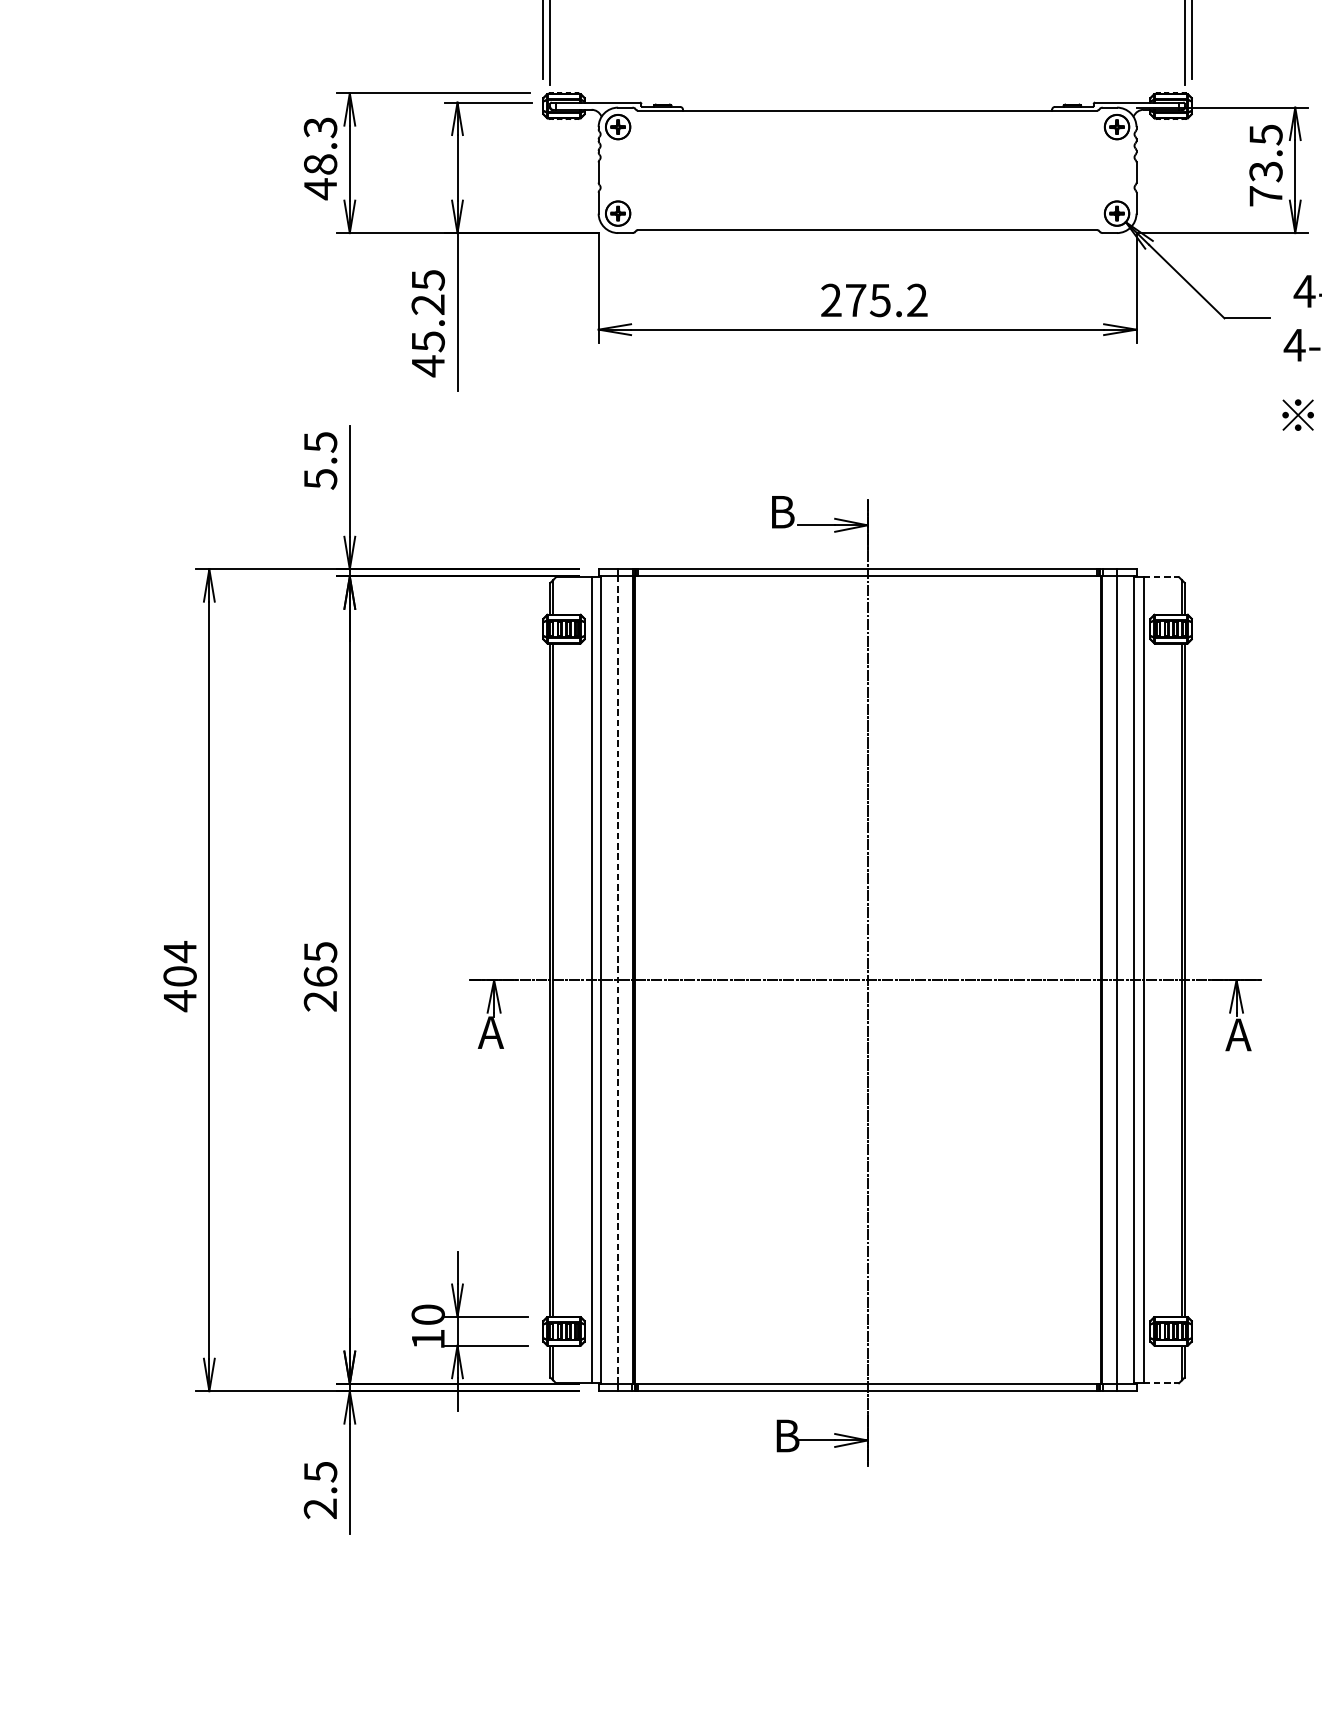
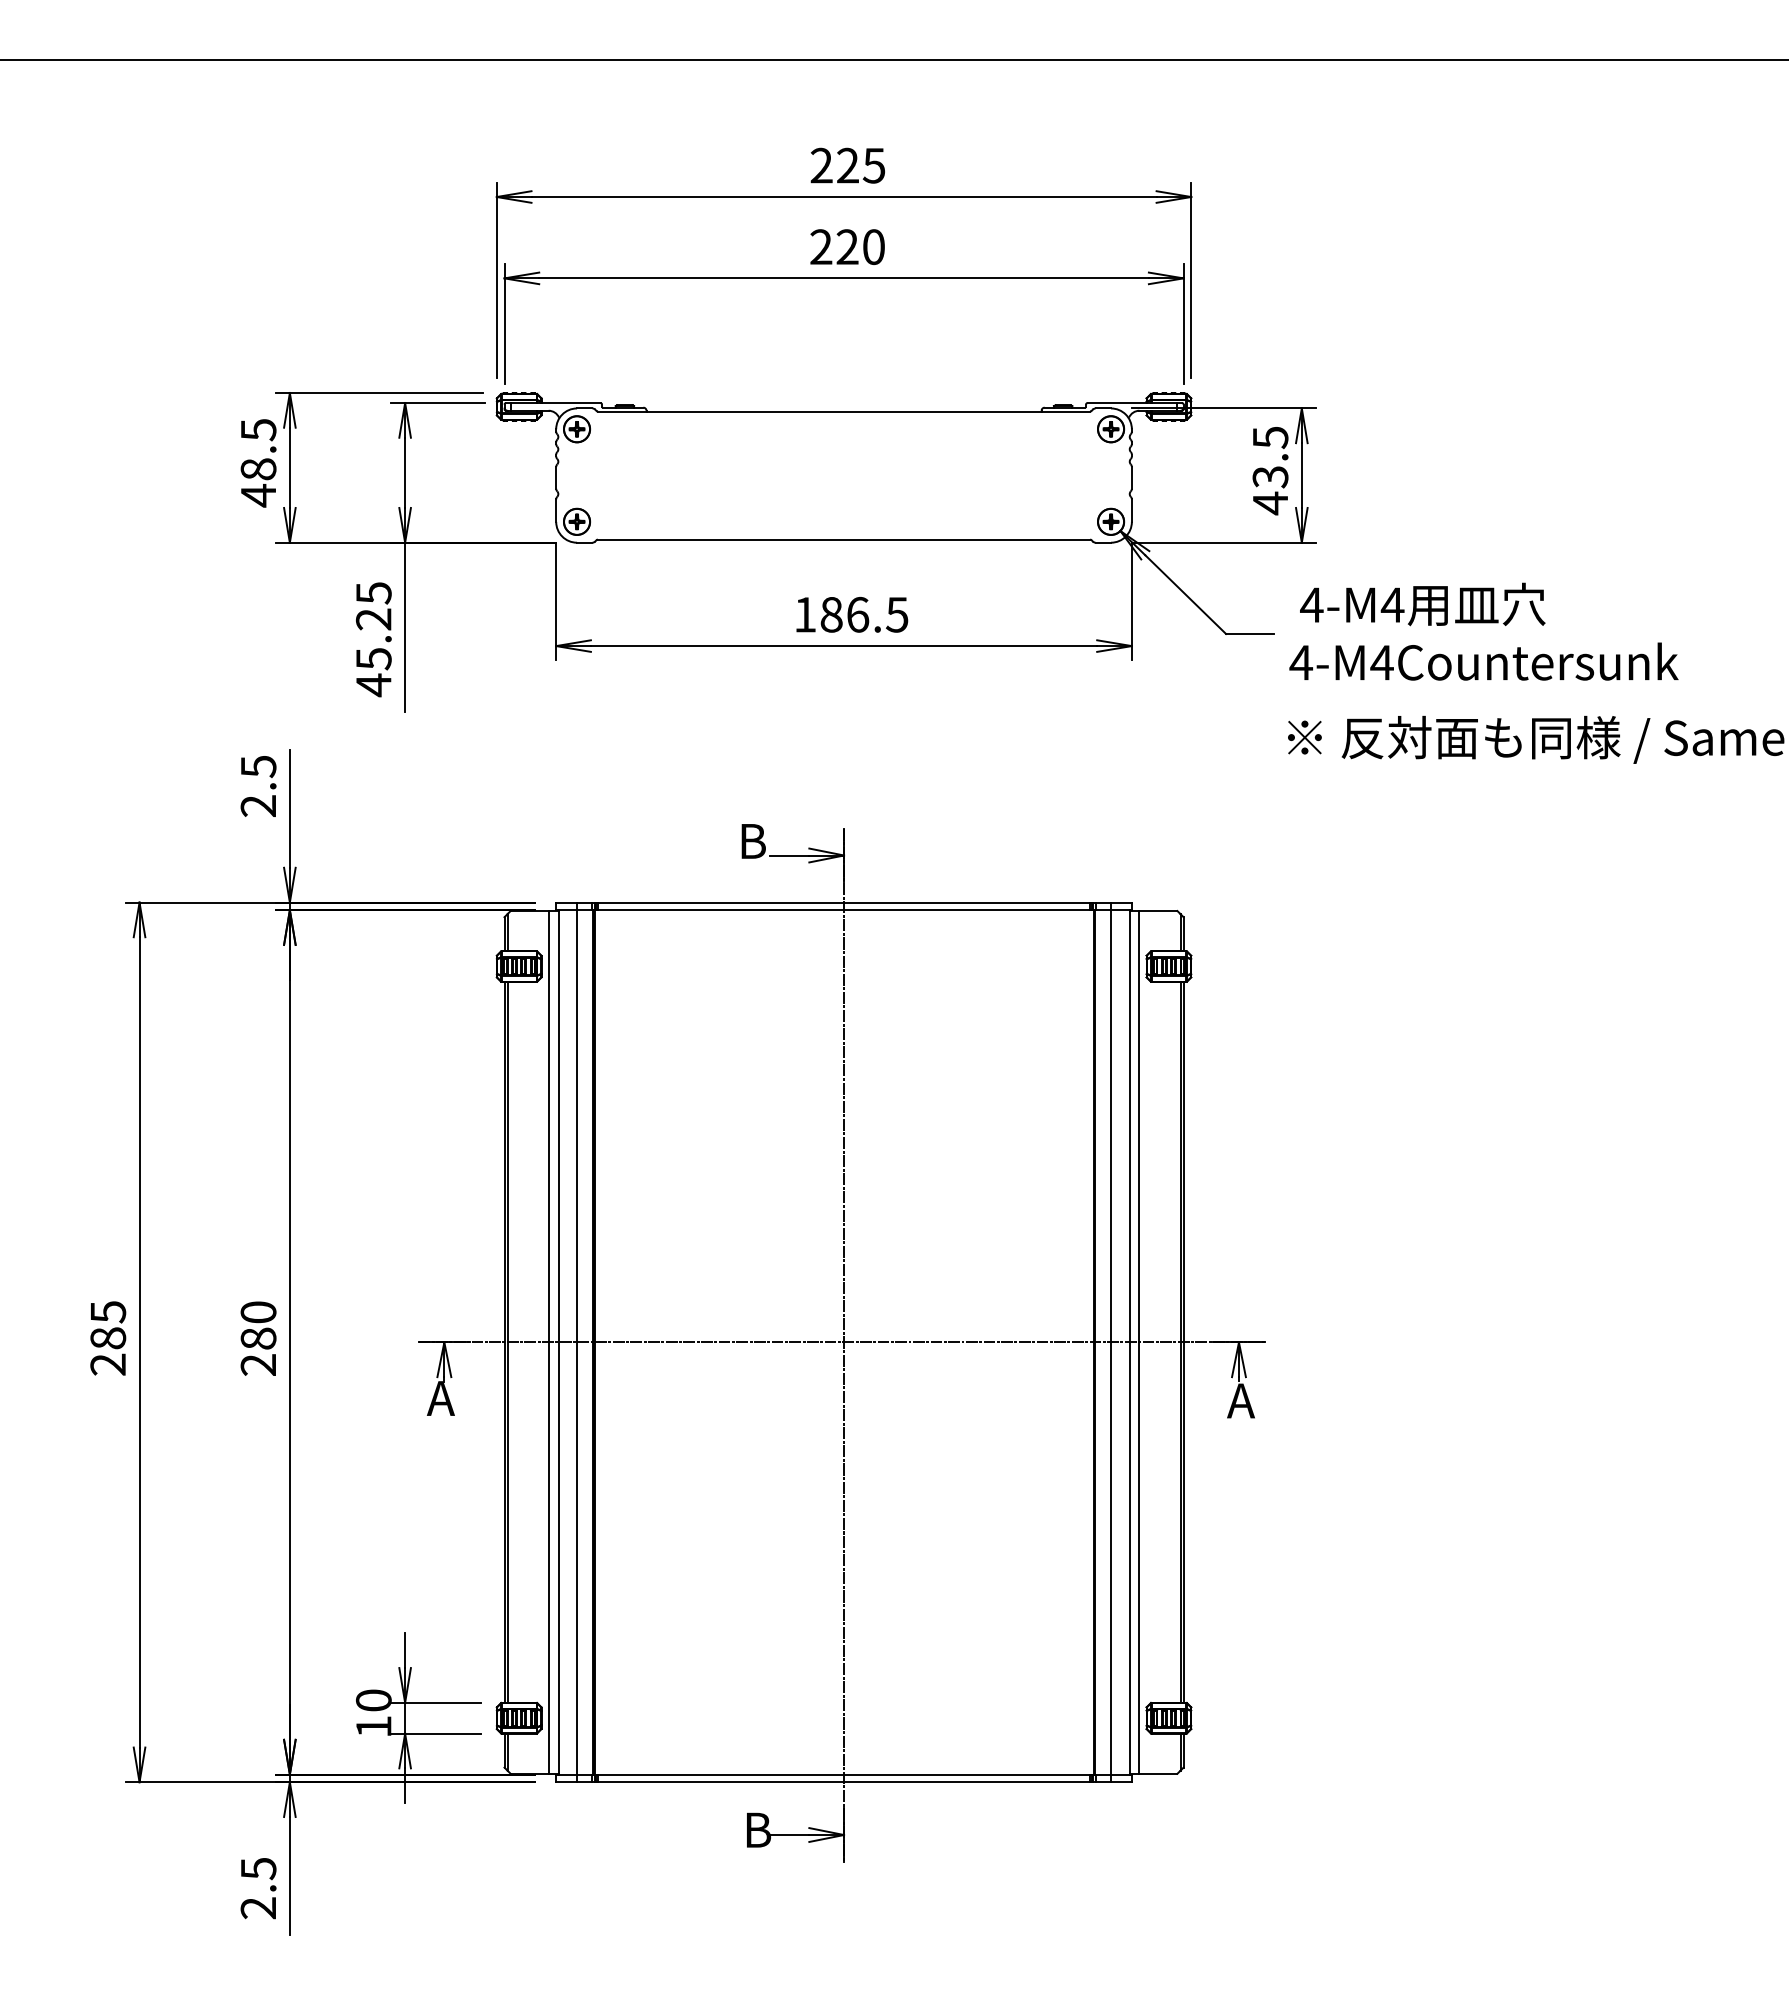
text: (320, 128) -> (258, 430), 48.3 -> 48.5
text: (1266, 196) -> (1270, 503), 73.5 -> 43.5
text: (874, 300) -> (851, 614), 275.2 -> 186.5
text: (320, 479) -> (258, 806), 5.5 -> 2.5
line: (1161, 577) -> (1158, 911), dashed -> solid
text: (320, 964) -> (258, 1325), 265 -> 280
text: (180, 976) -> (108, 1338), 404 -> 285
line: (618, 979) -> (577, 1341), dashed -> solid
line: (1161, 1383) -> (1158, 1773), dashed -> solid

